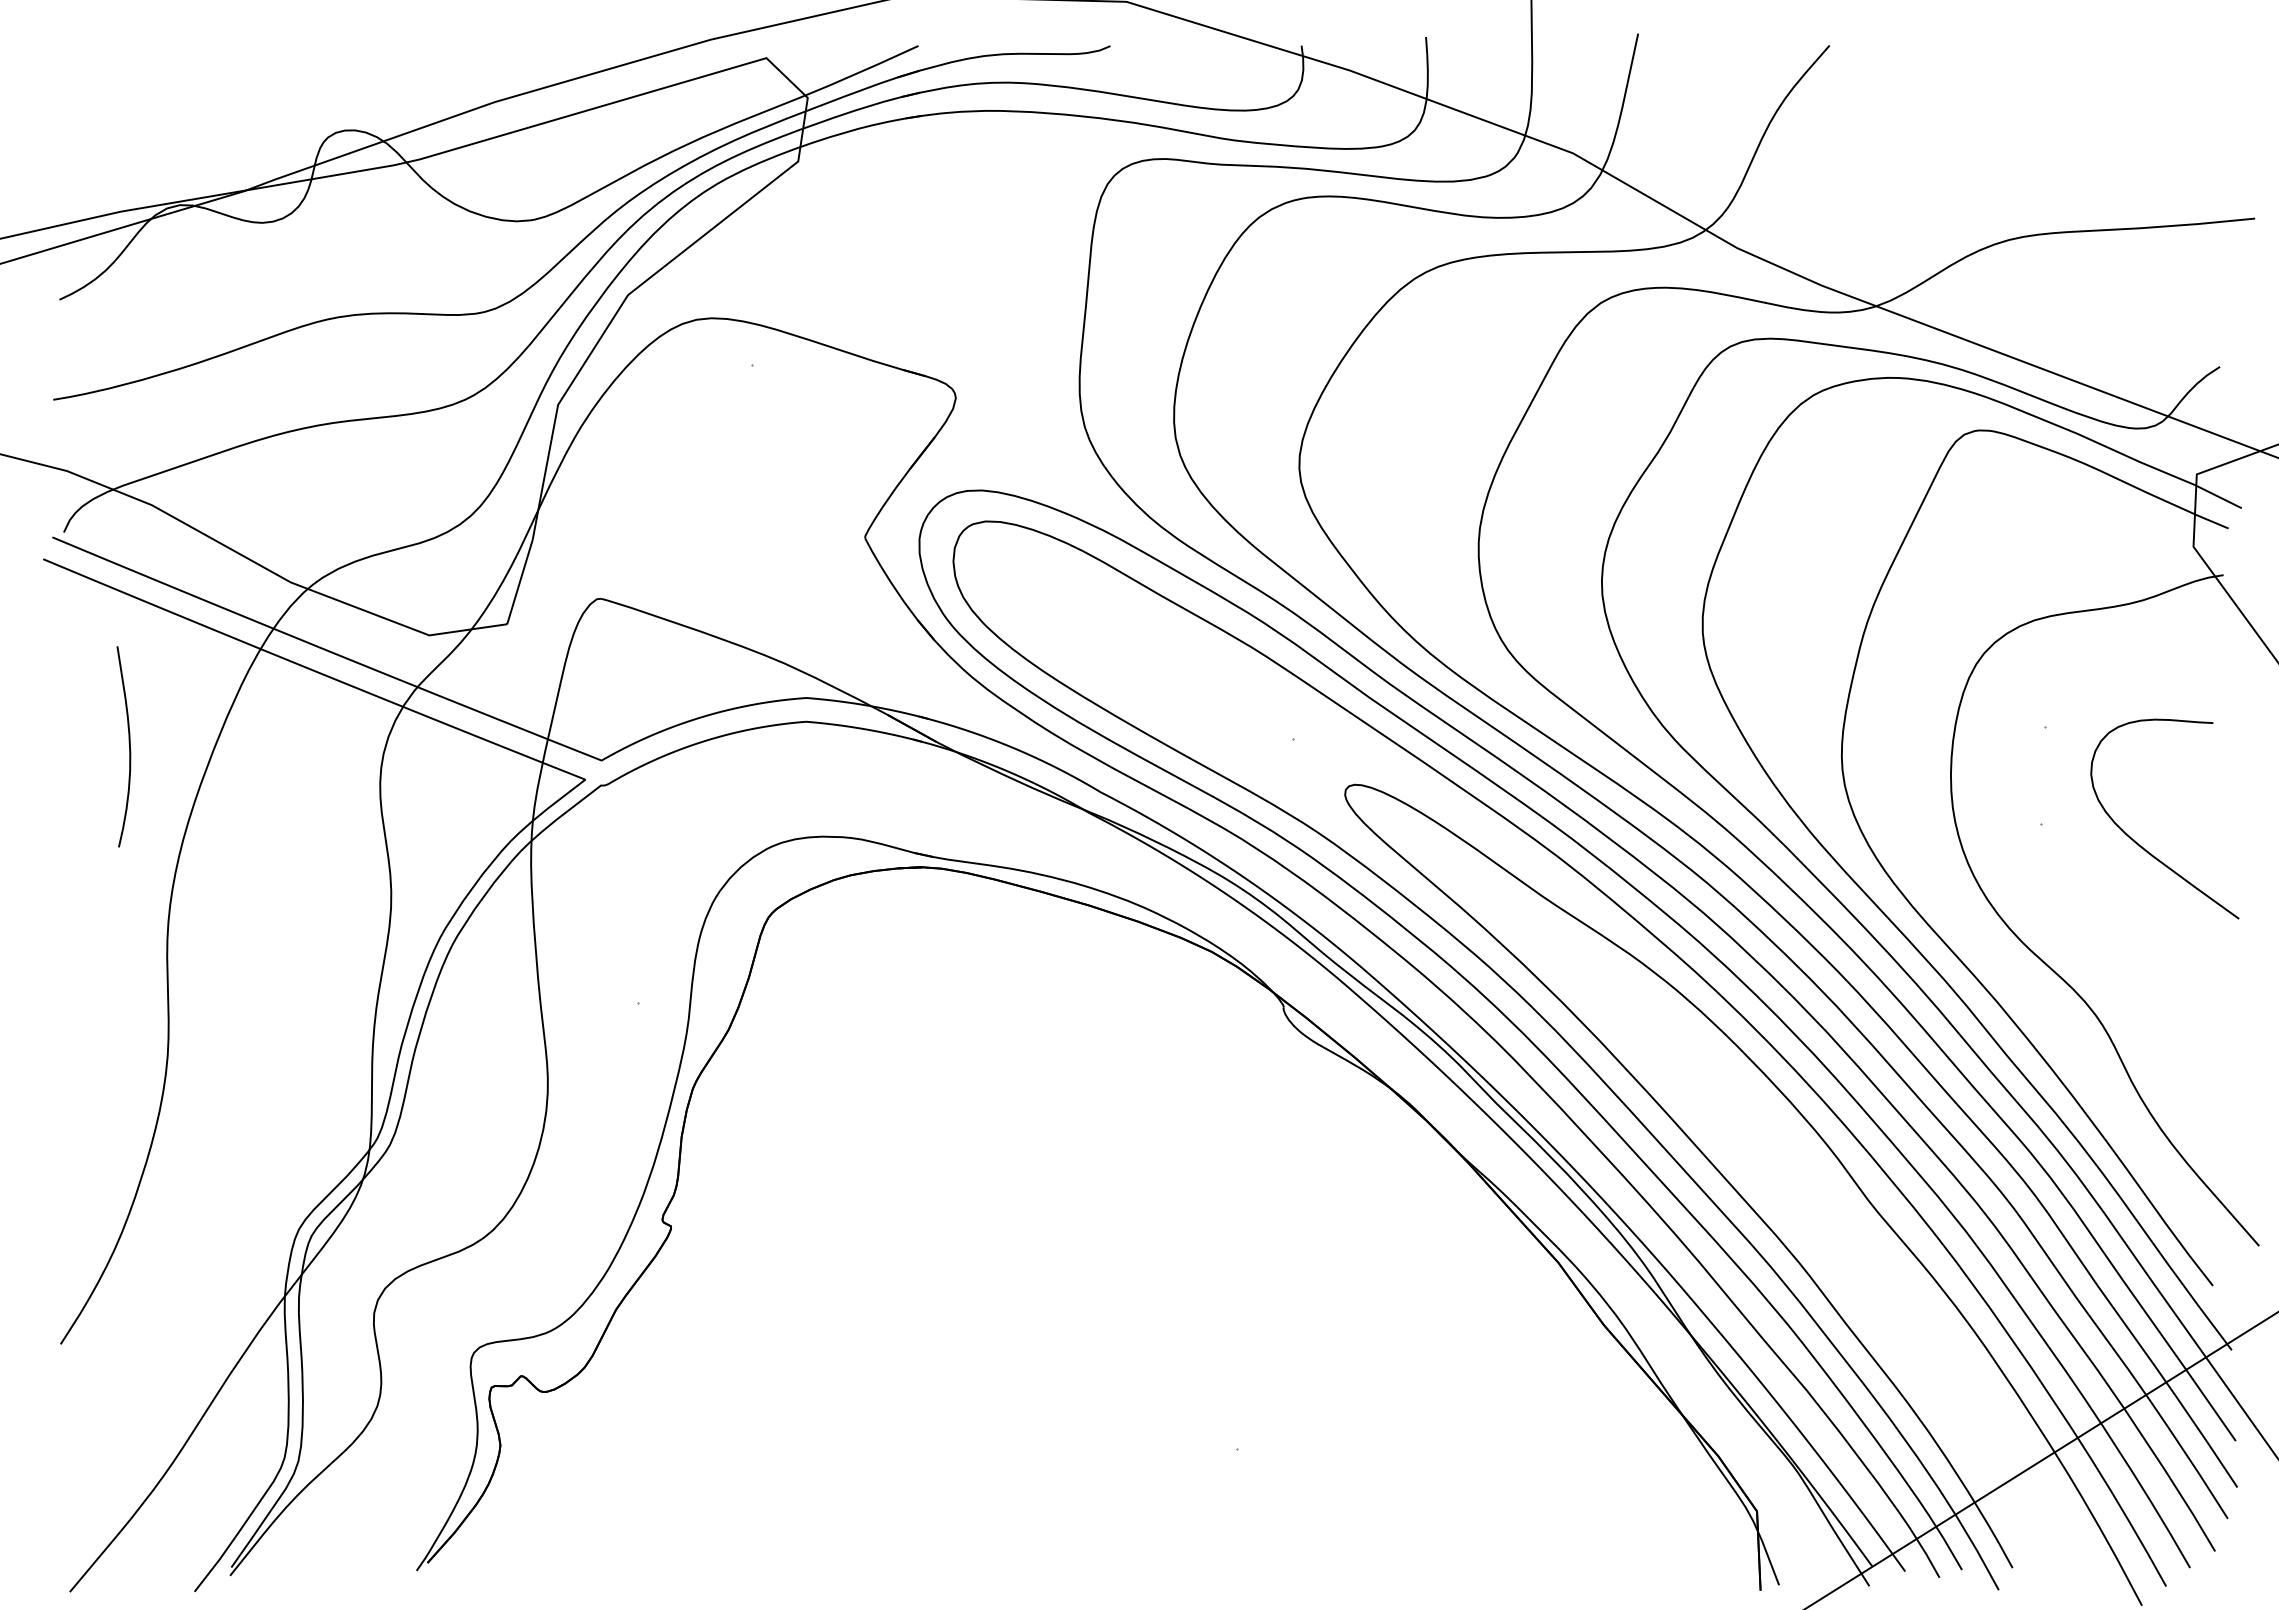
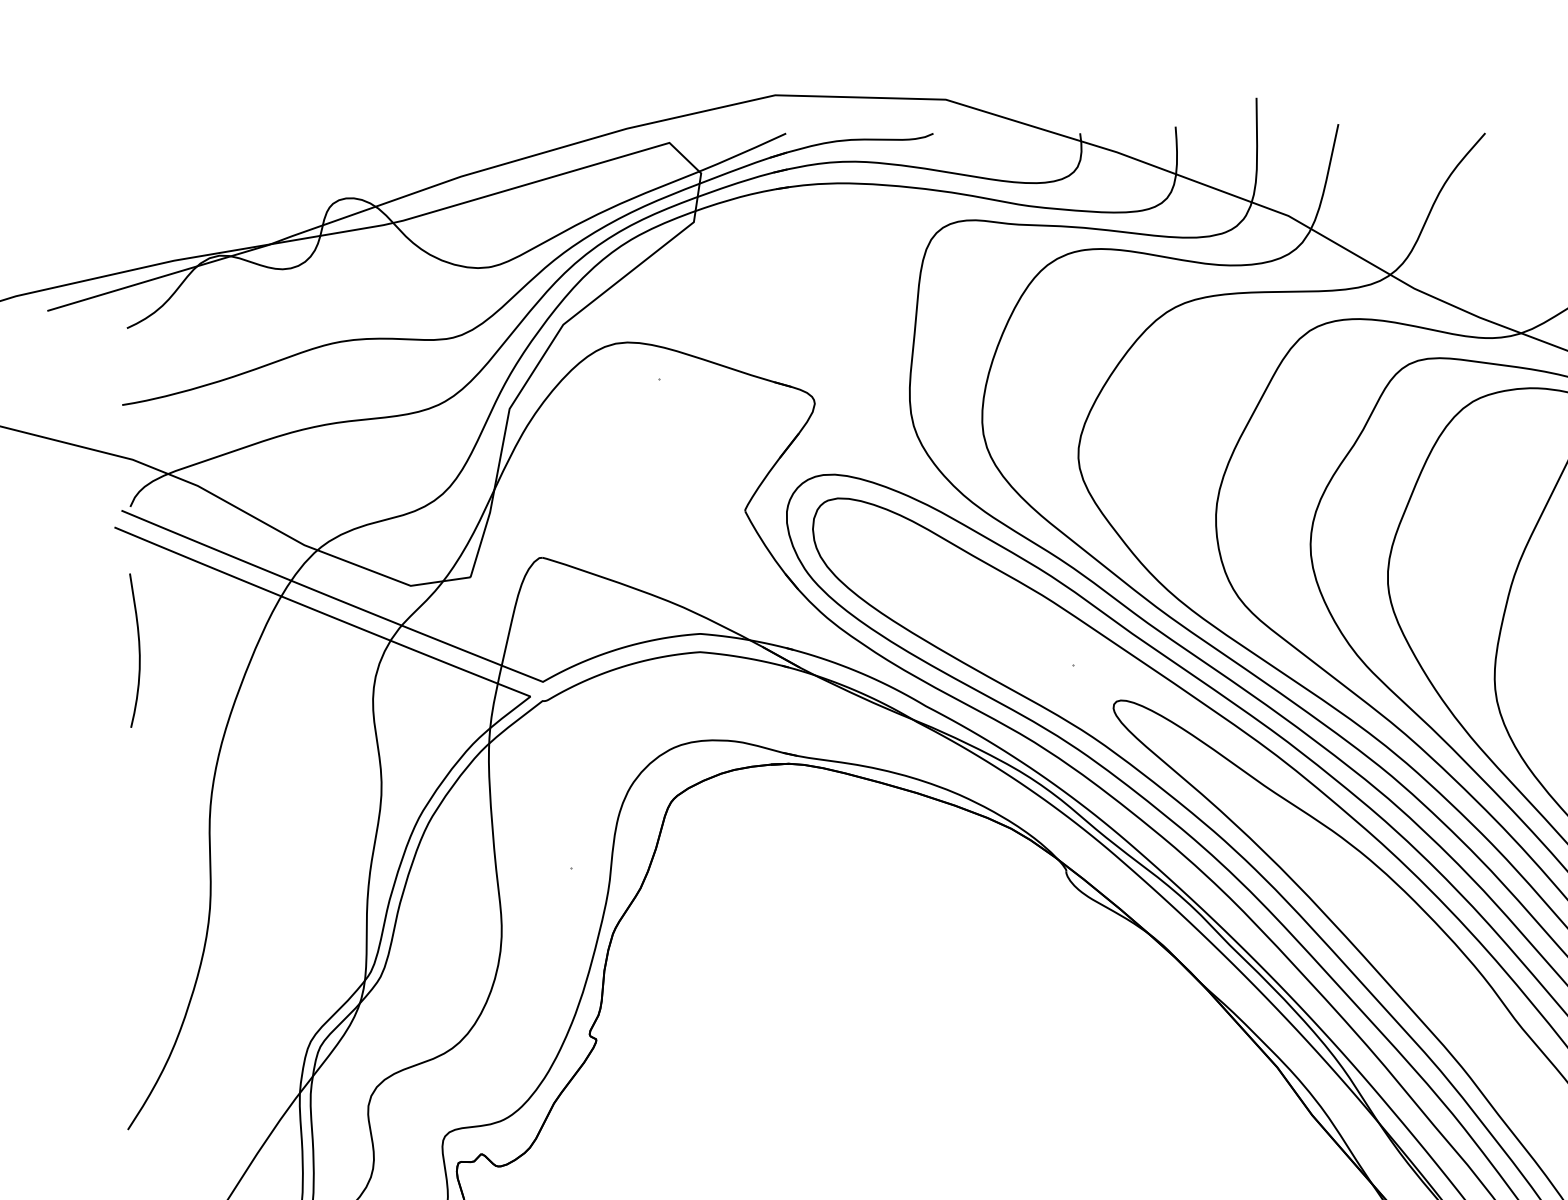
curve: (128, 743) -> (138, 648), moved

